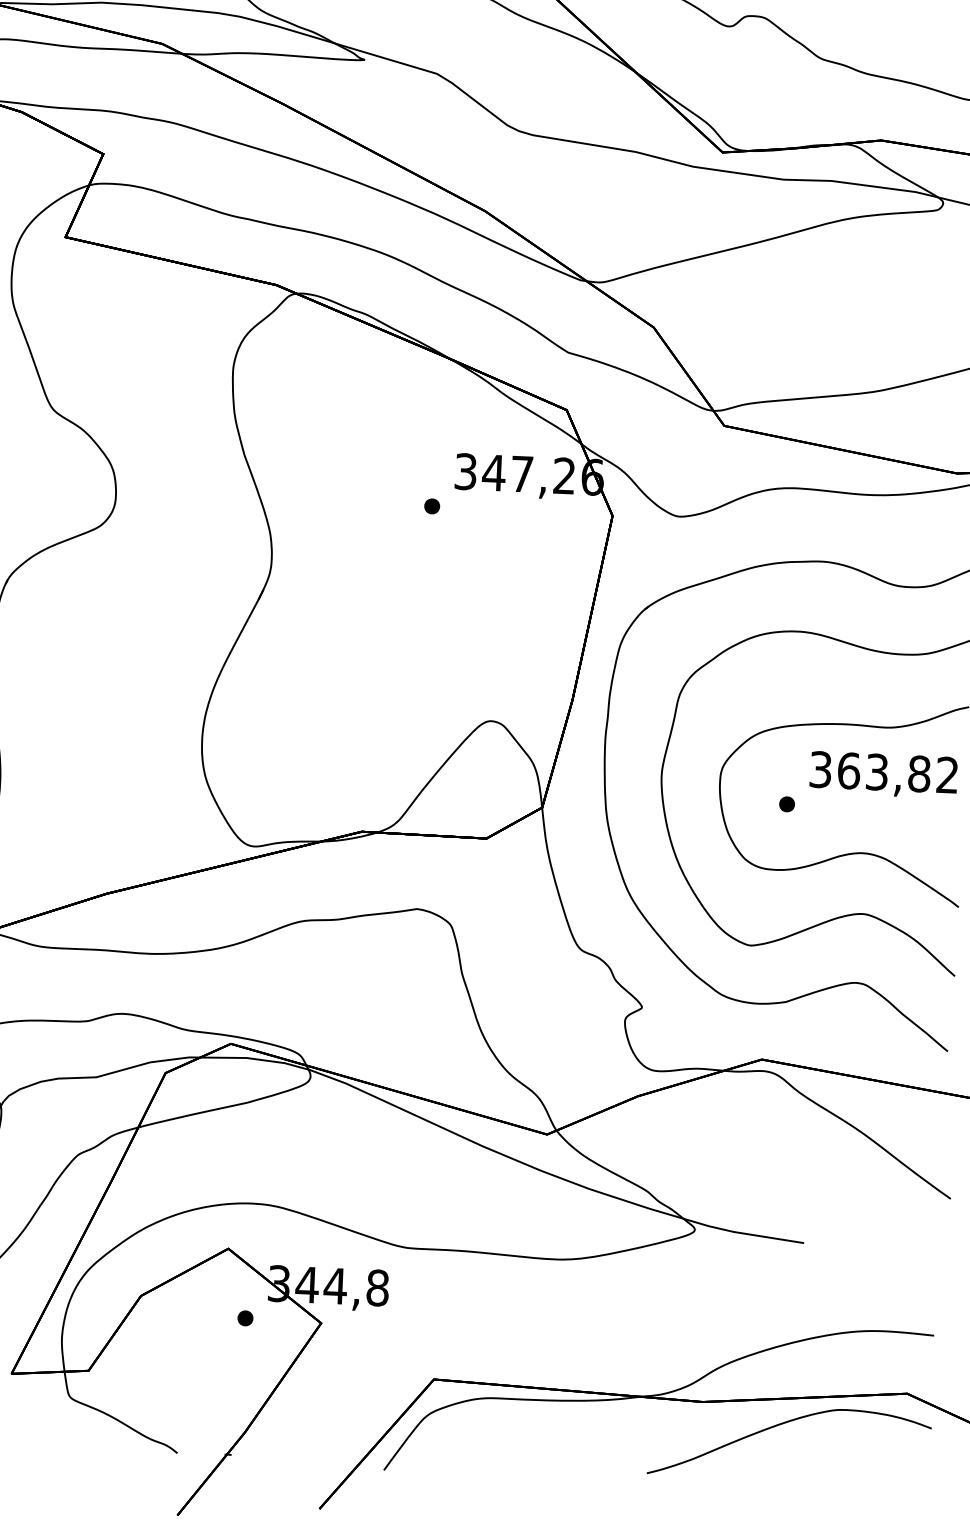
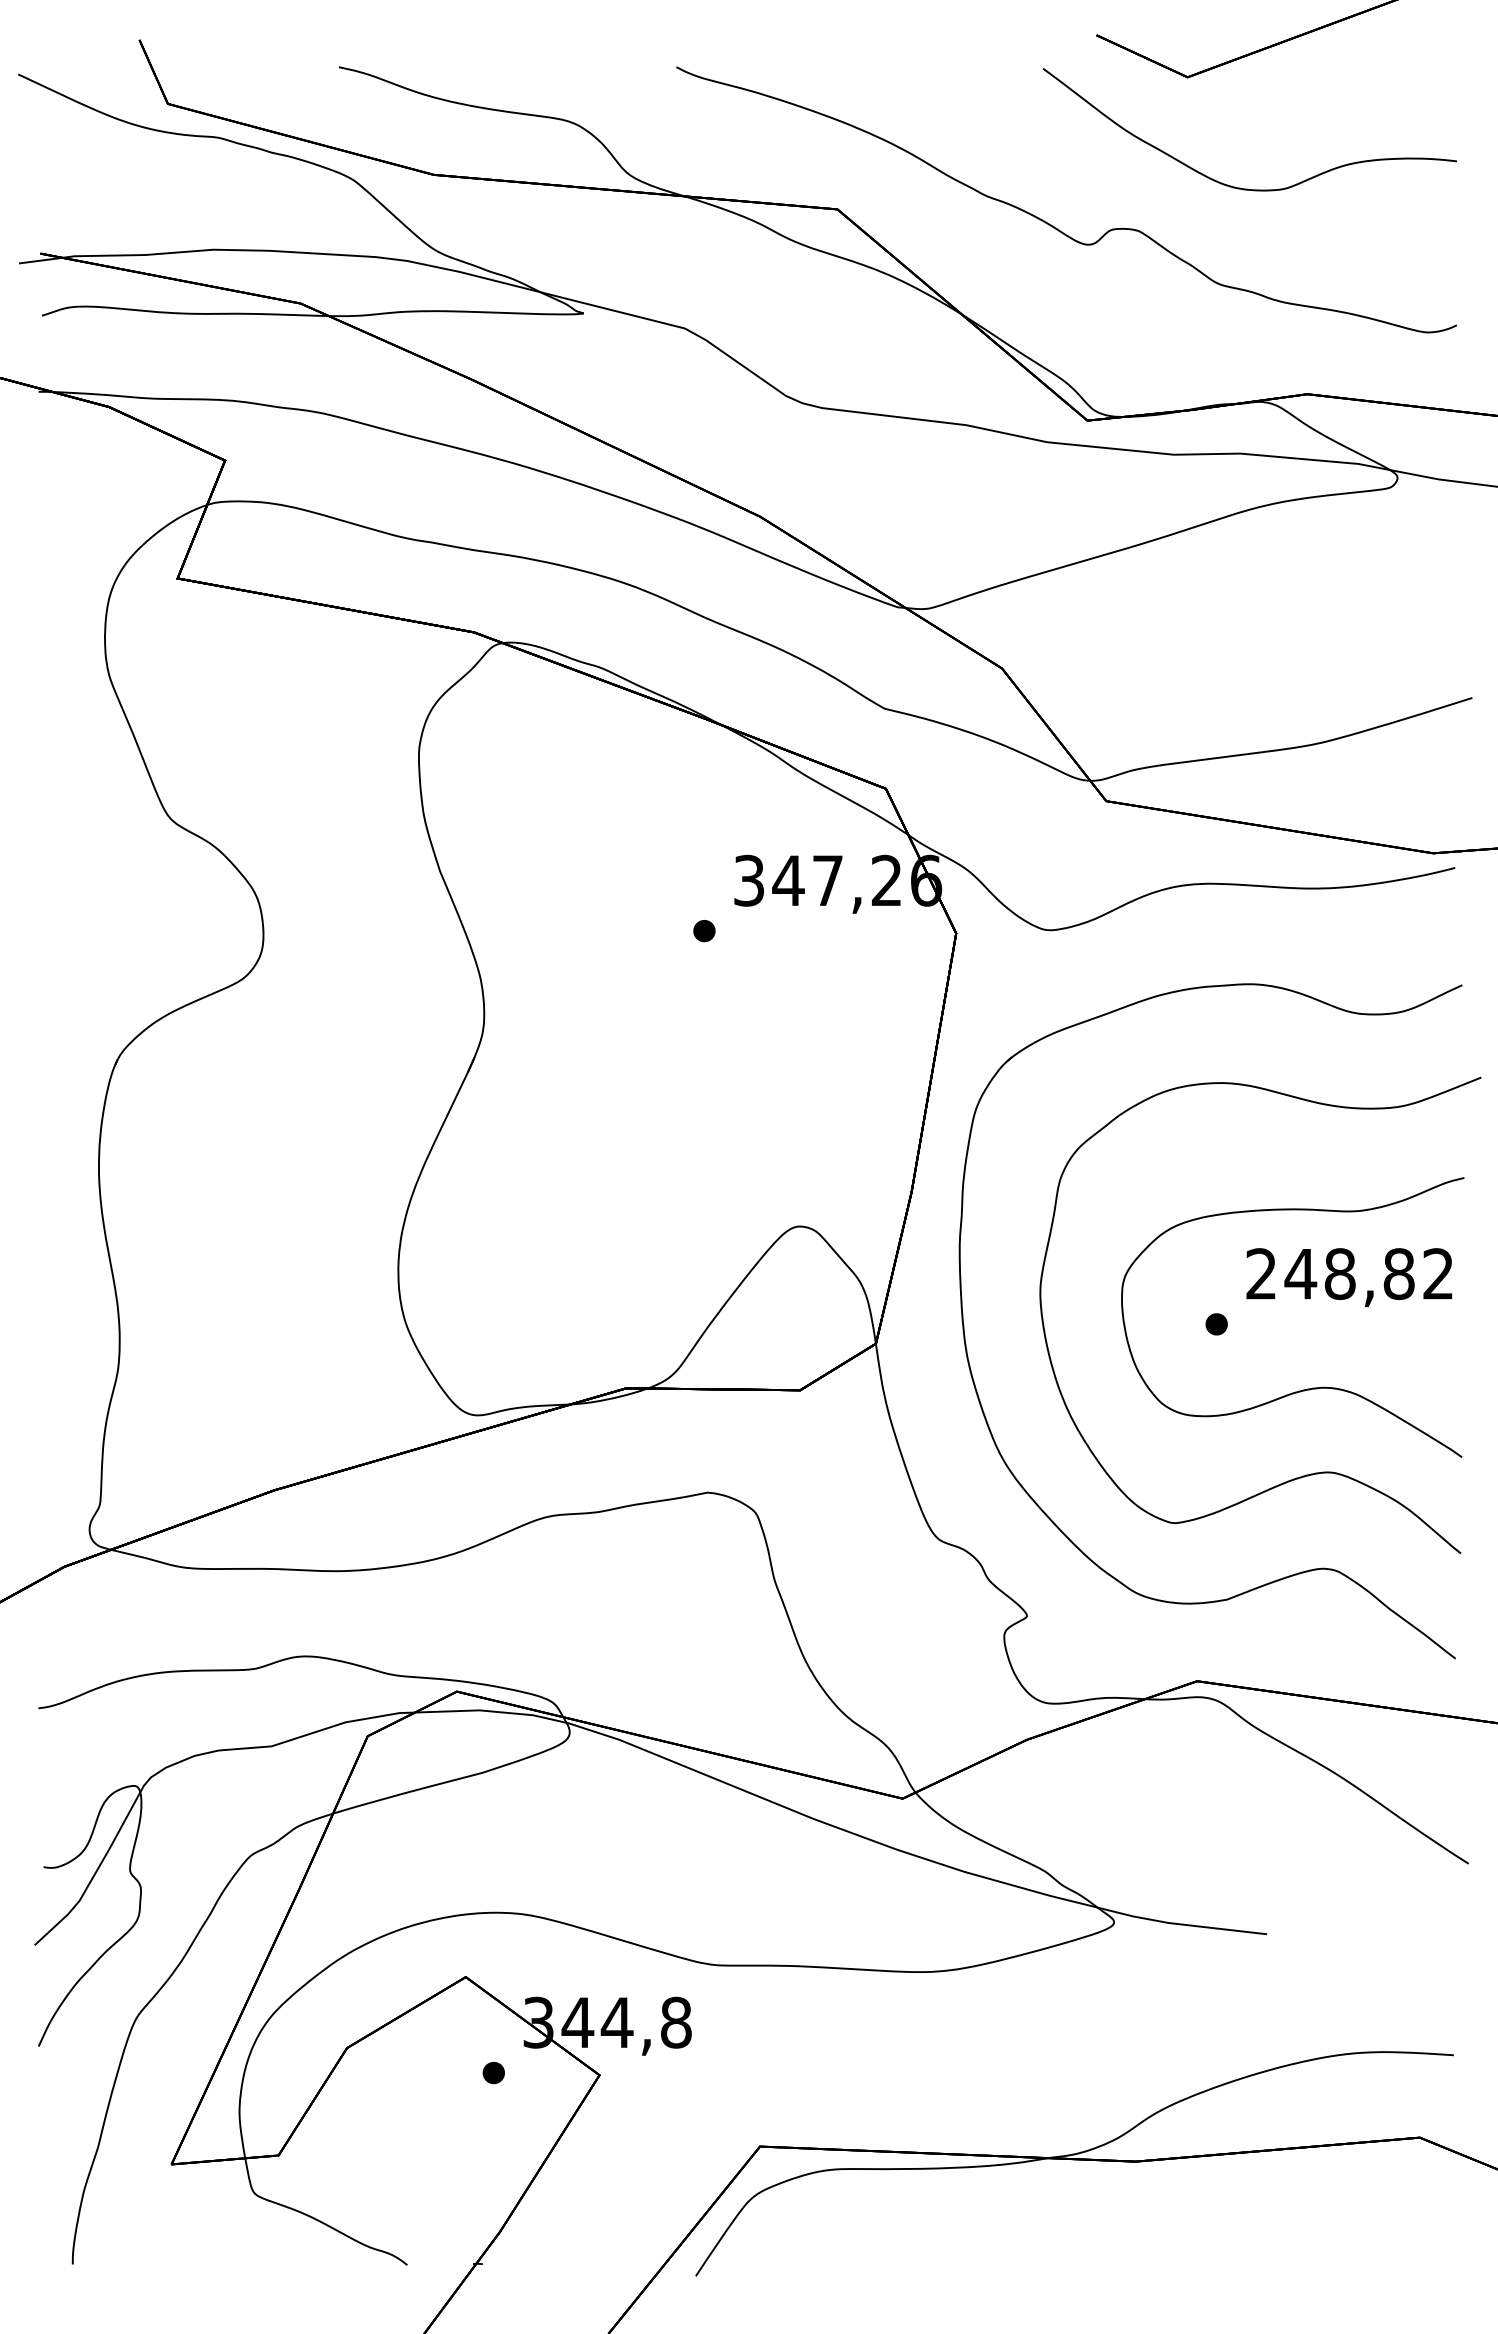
text: (848, 770) -> (1300, 1273), 363,82 -> 248,82
curve: (783, 1424) -> (1249, 2187), removed

